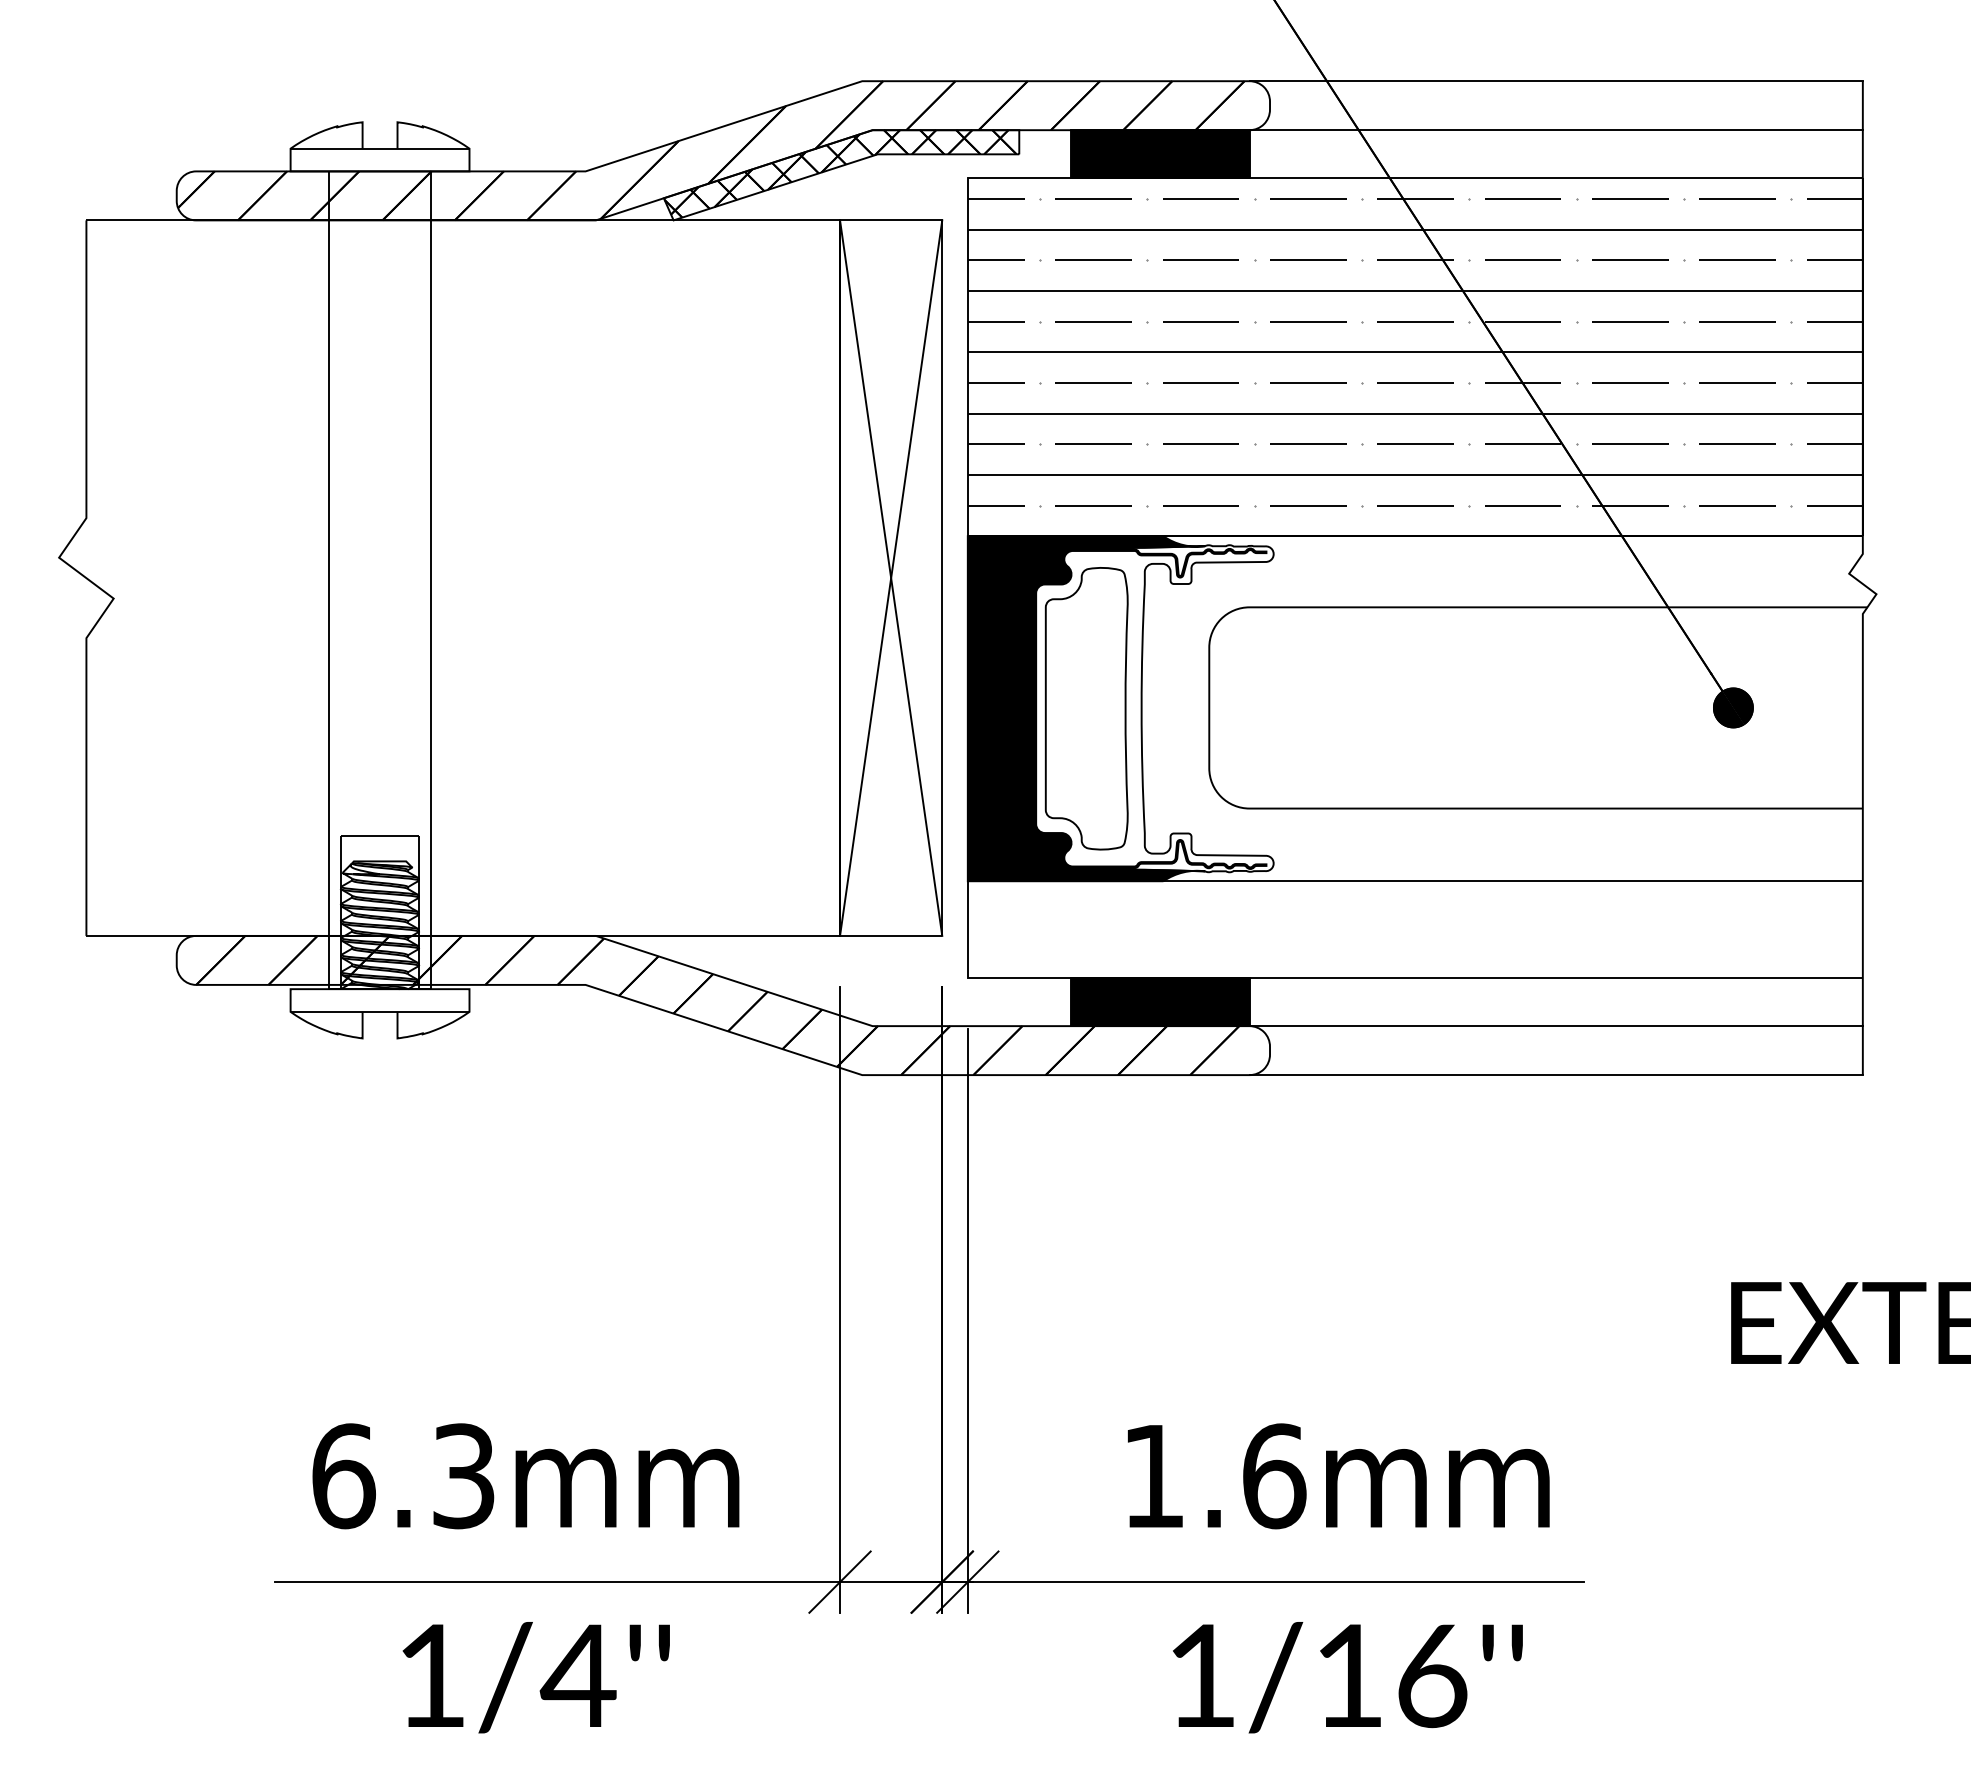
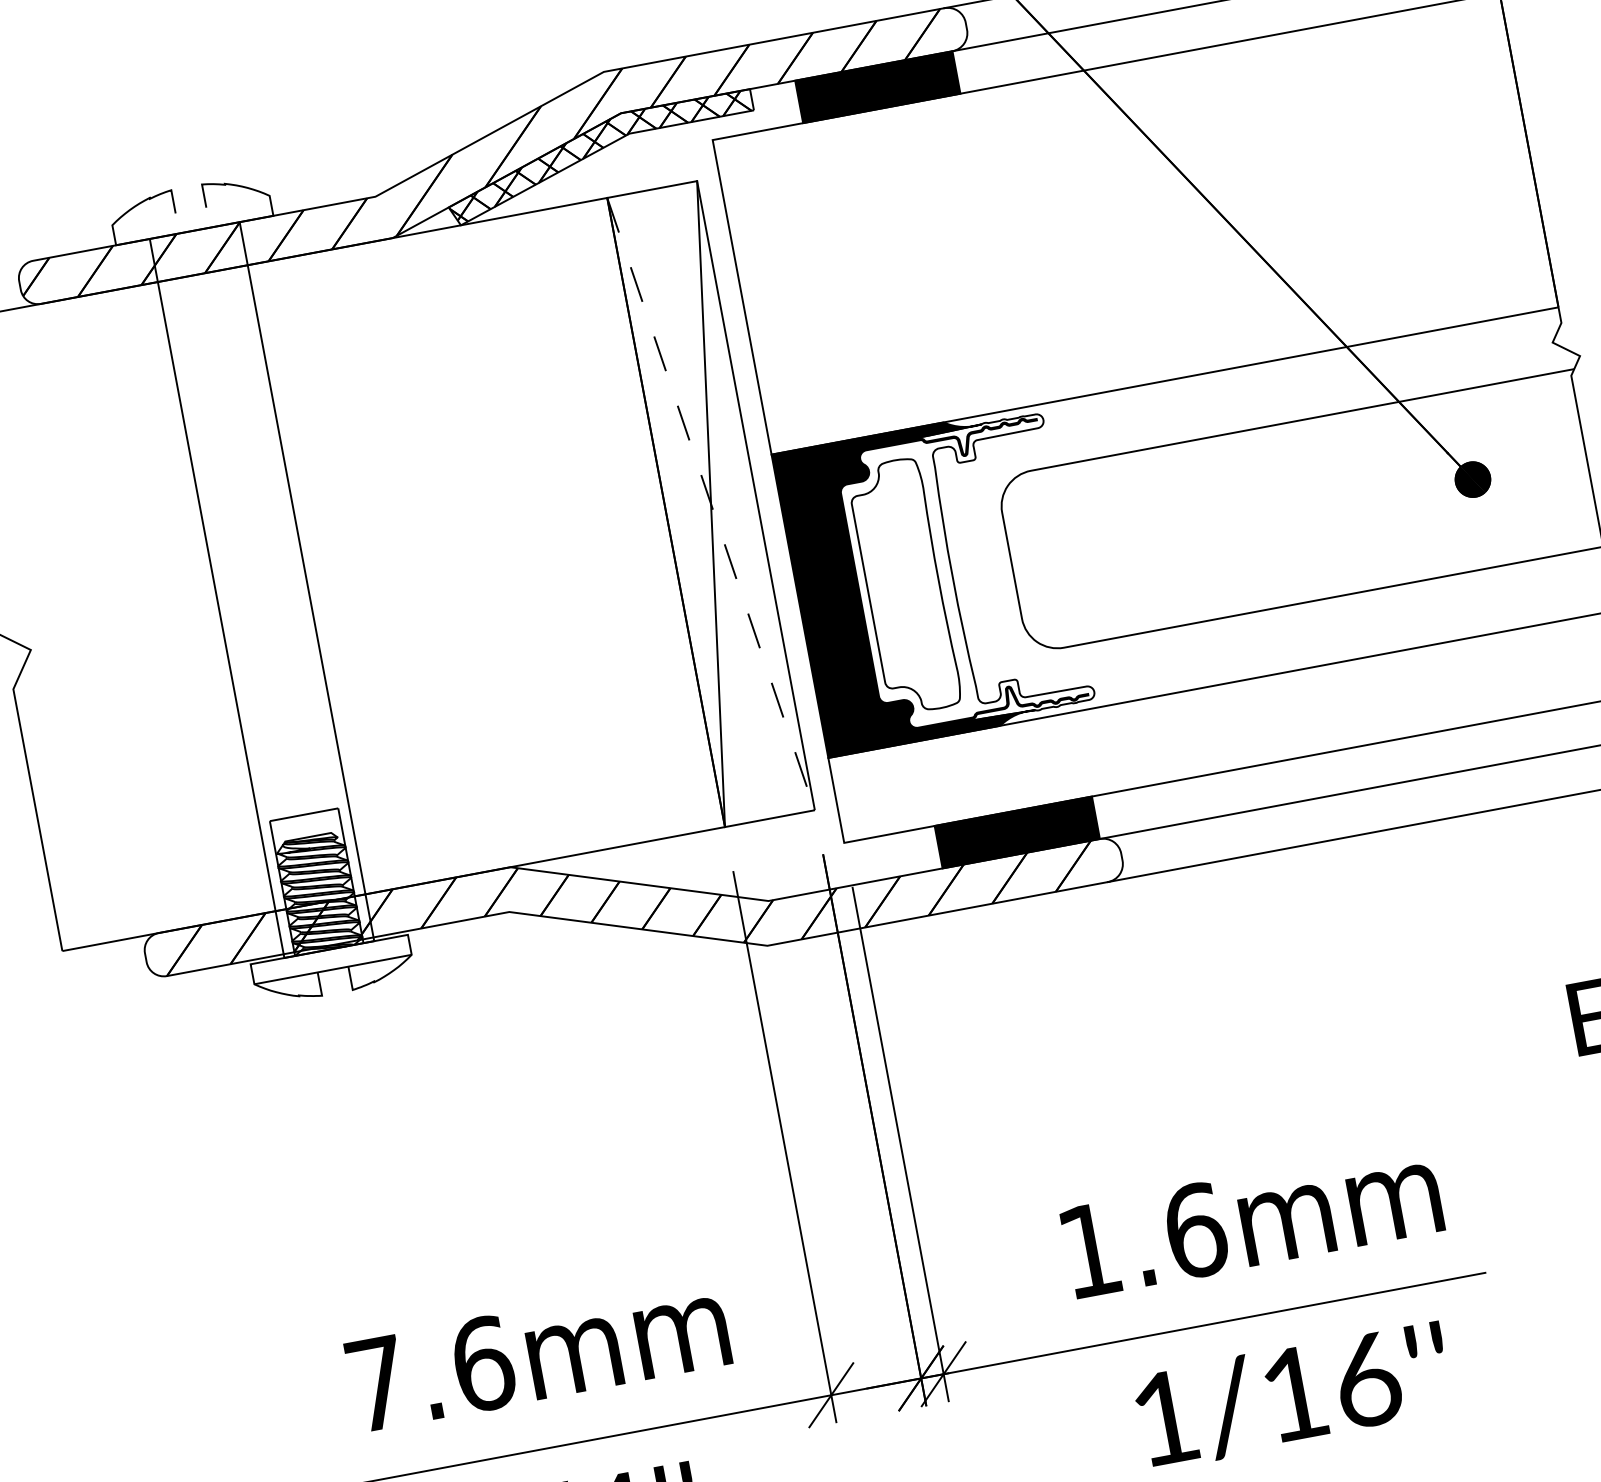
line: (379, 148) -> (190, 210), removed
hatch: (1414, 367) -> (1136, 232), removed
line: (891, 578) -> (711, 504), solid -> dashed
text: (404, 1476) -> (431, 1374), 6.3mm -> 7.6mm

